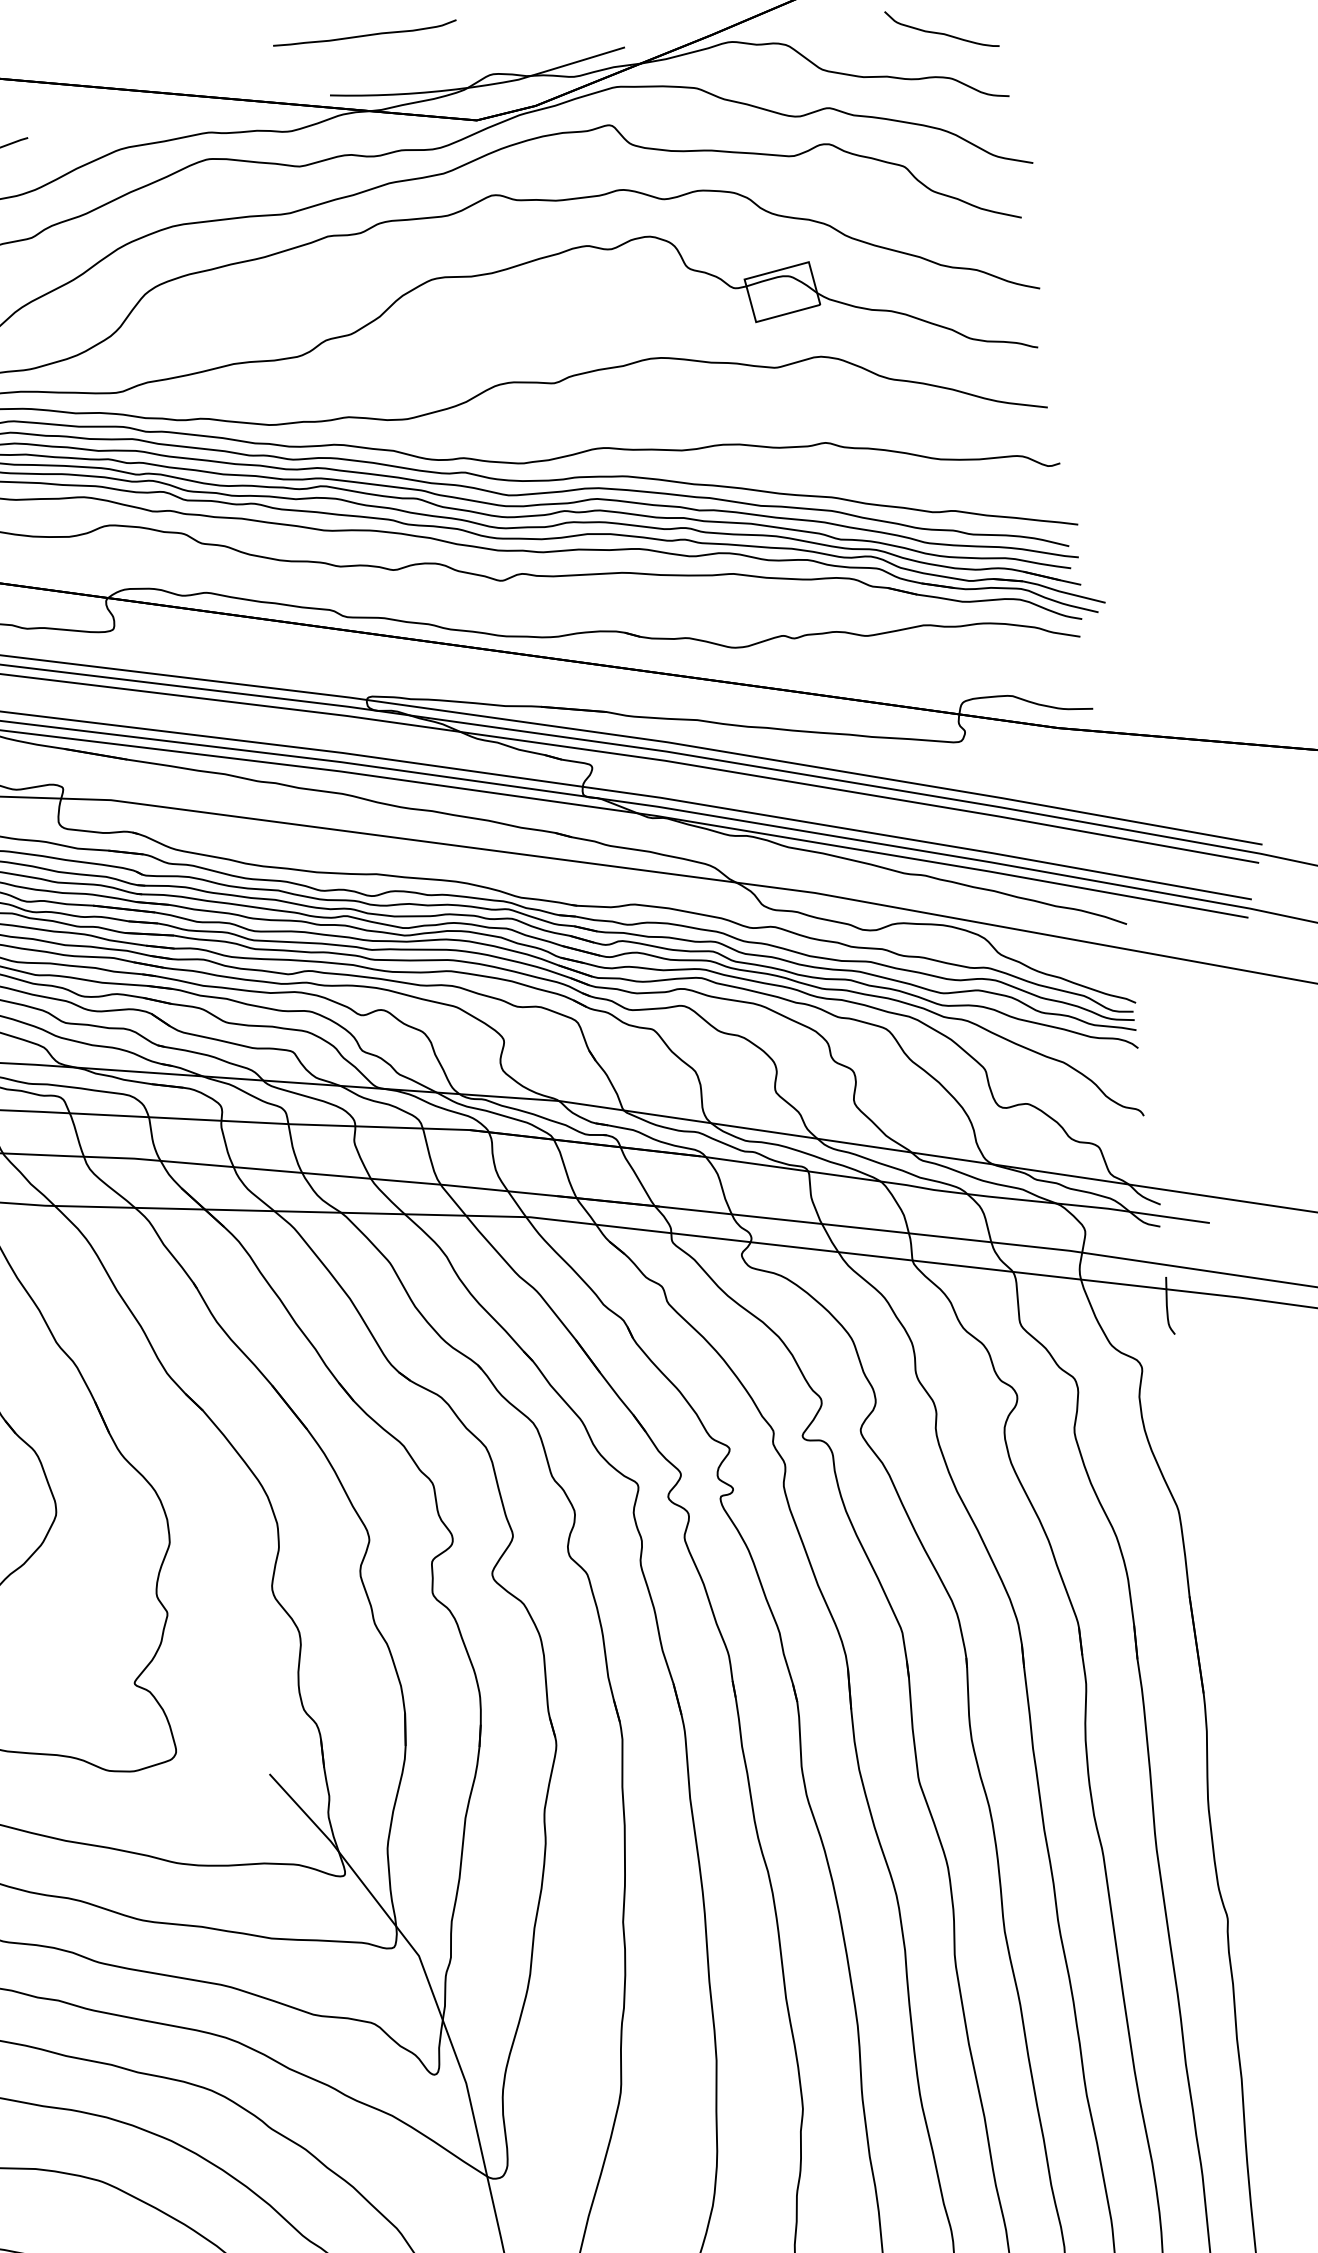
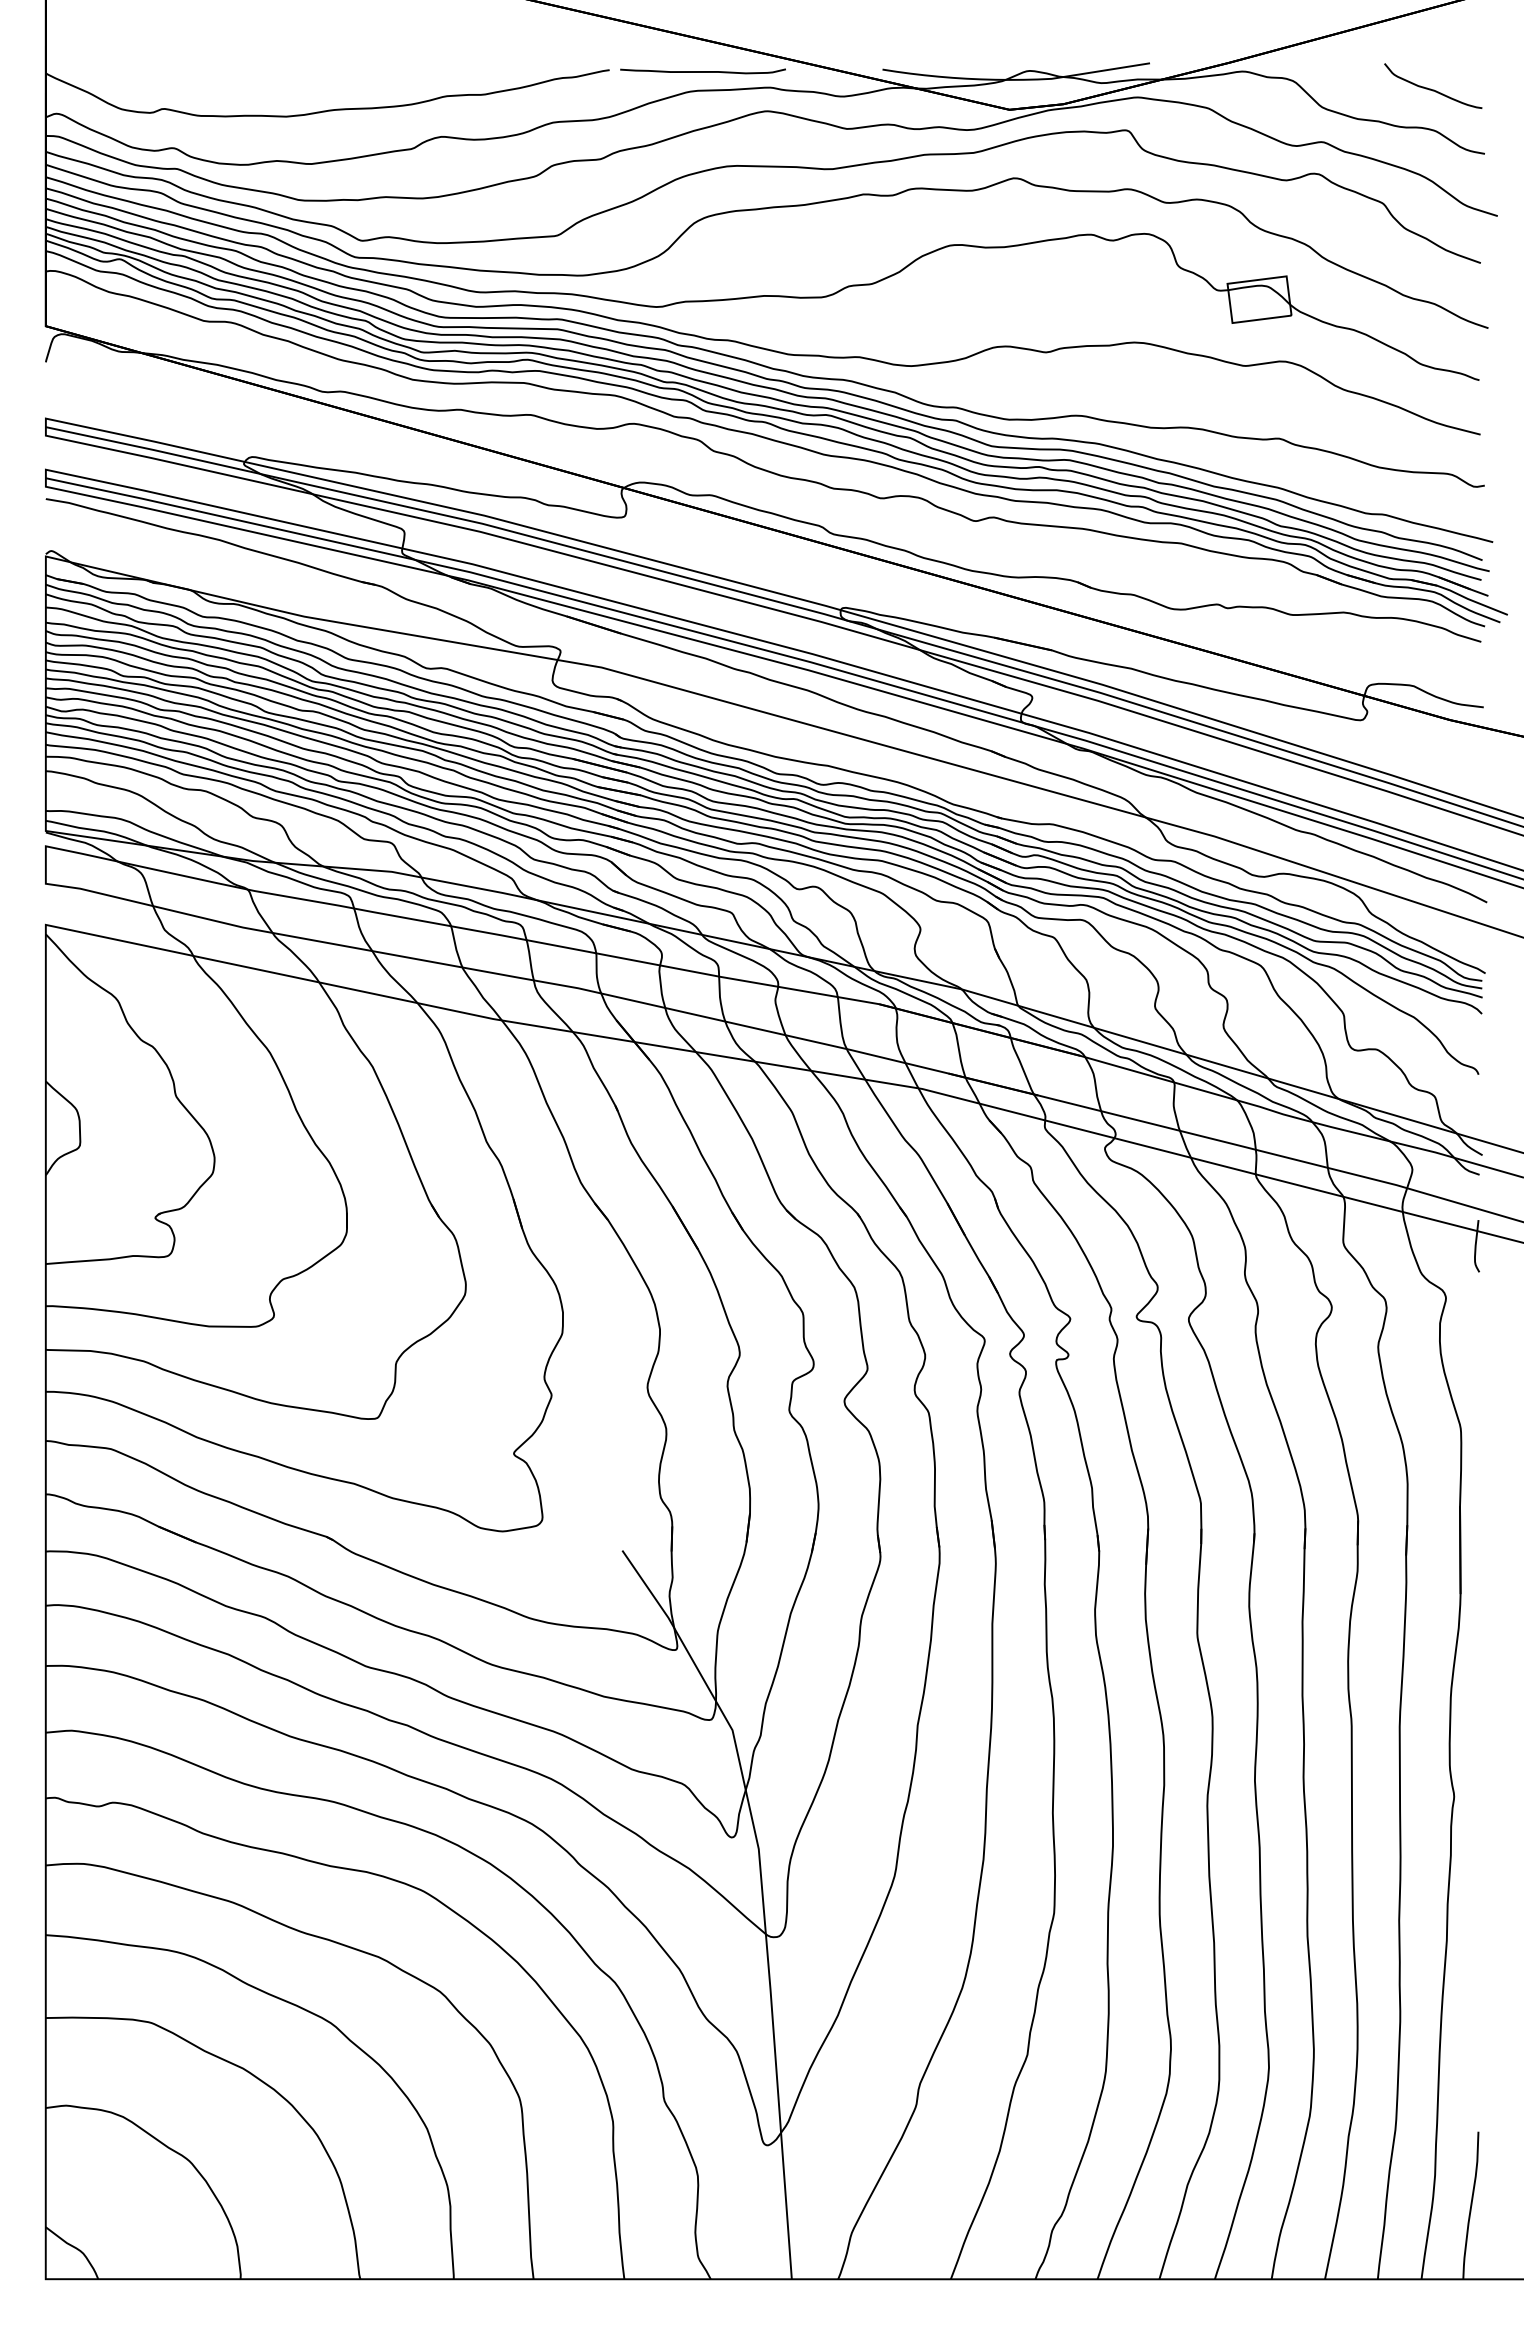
curve: (364, 35) -> (702, 71), moved

